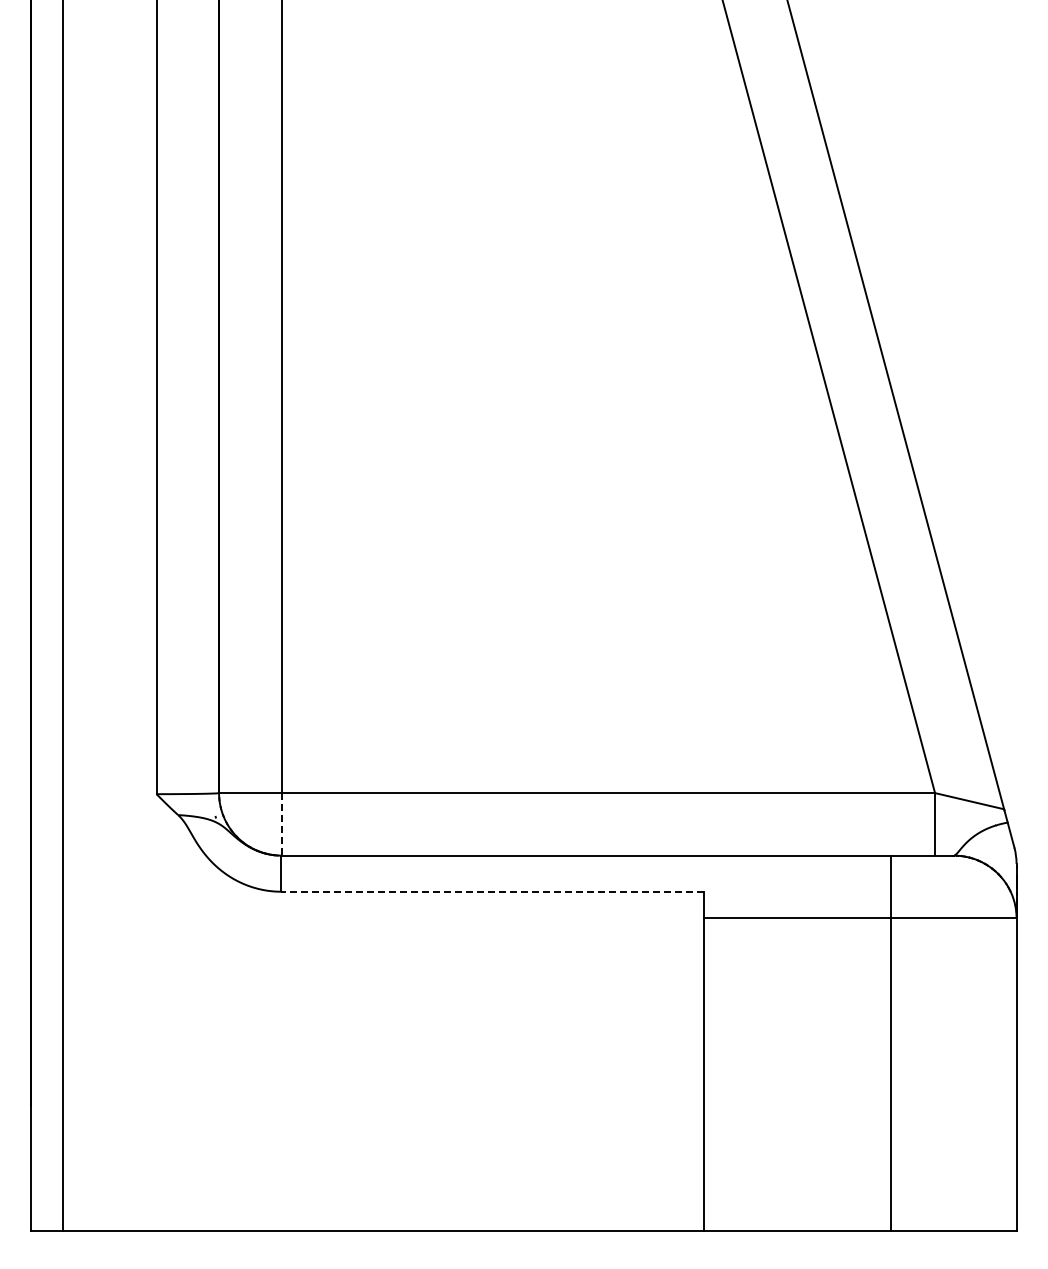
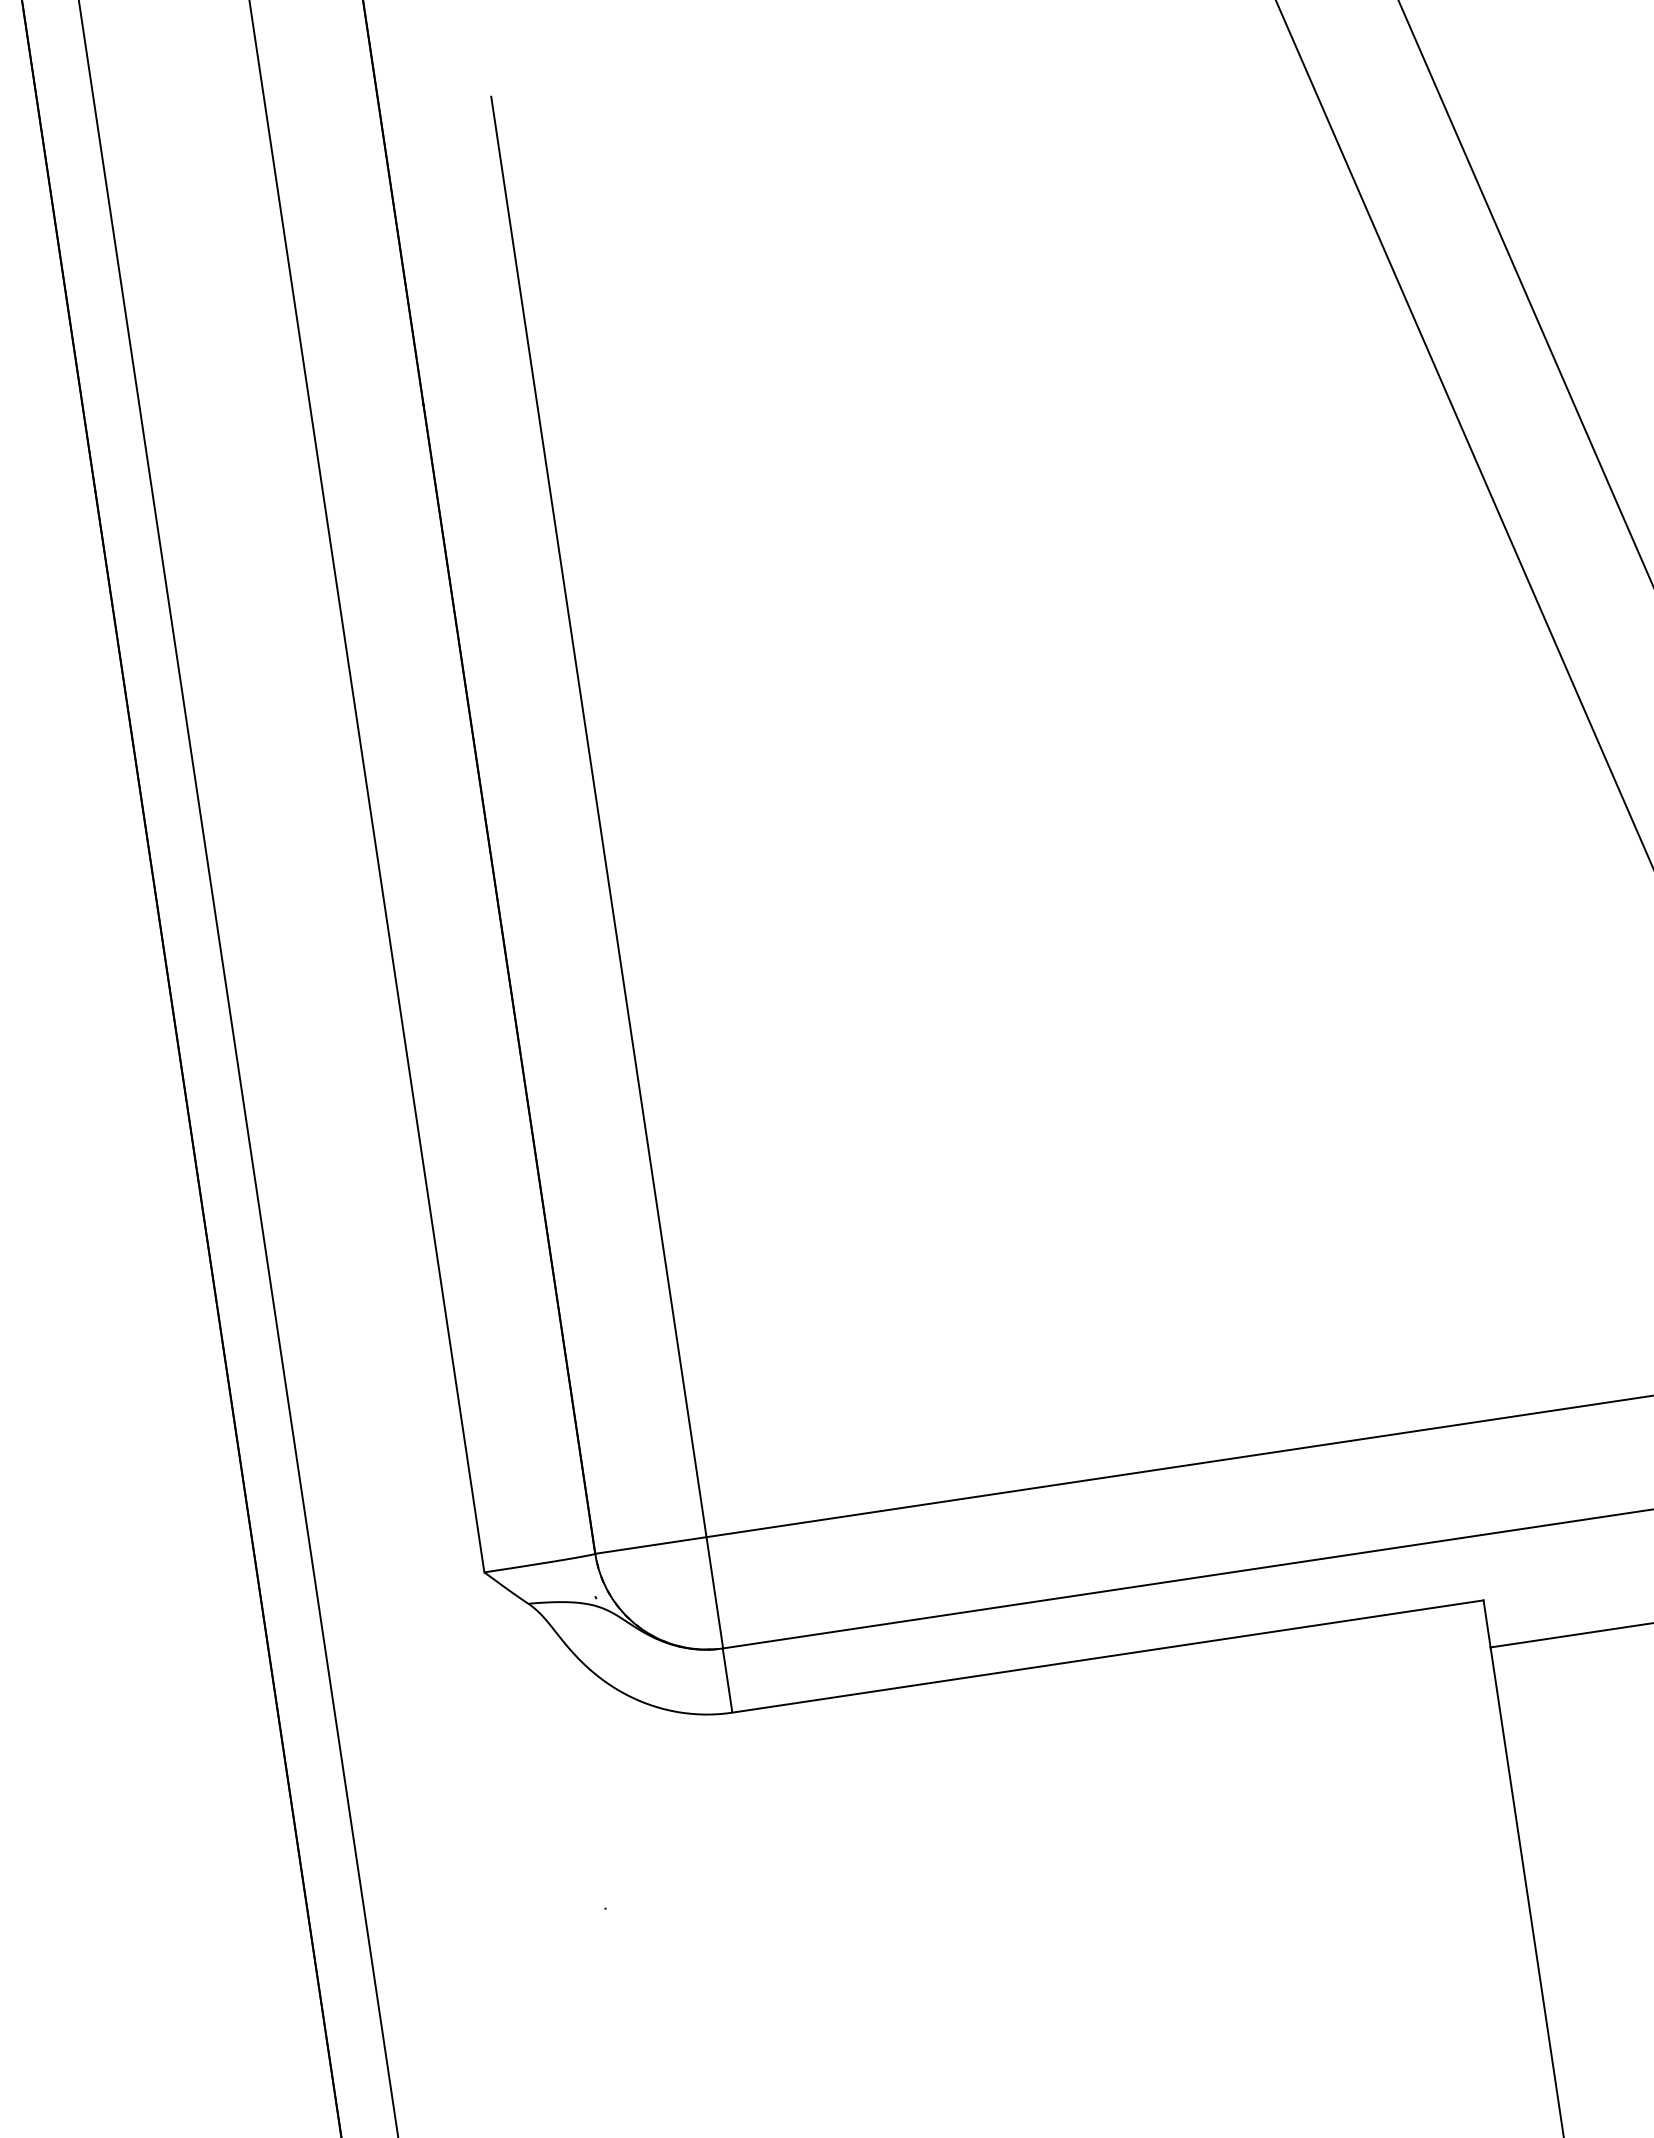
line: (281, 824) -> (714, 1593), dashed -> solid
line: (492, 891) -> (1107, 1656), dashed -> solid

